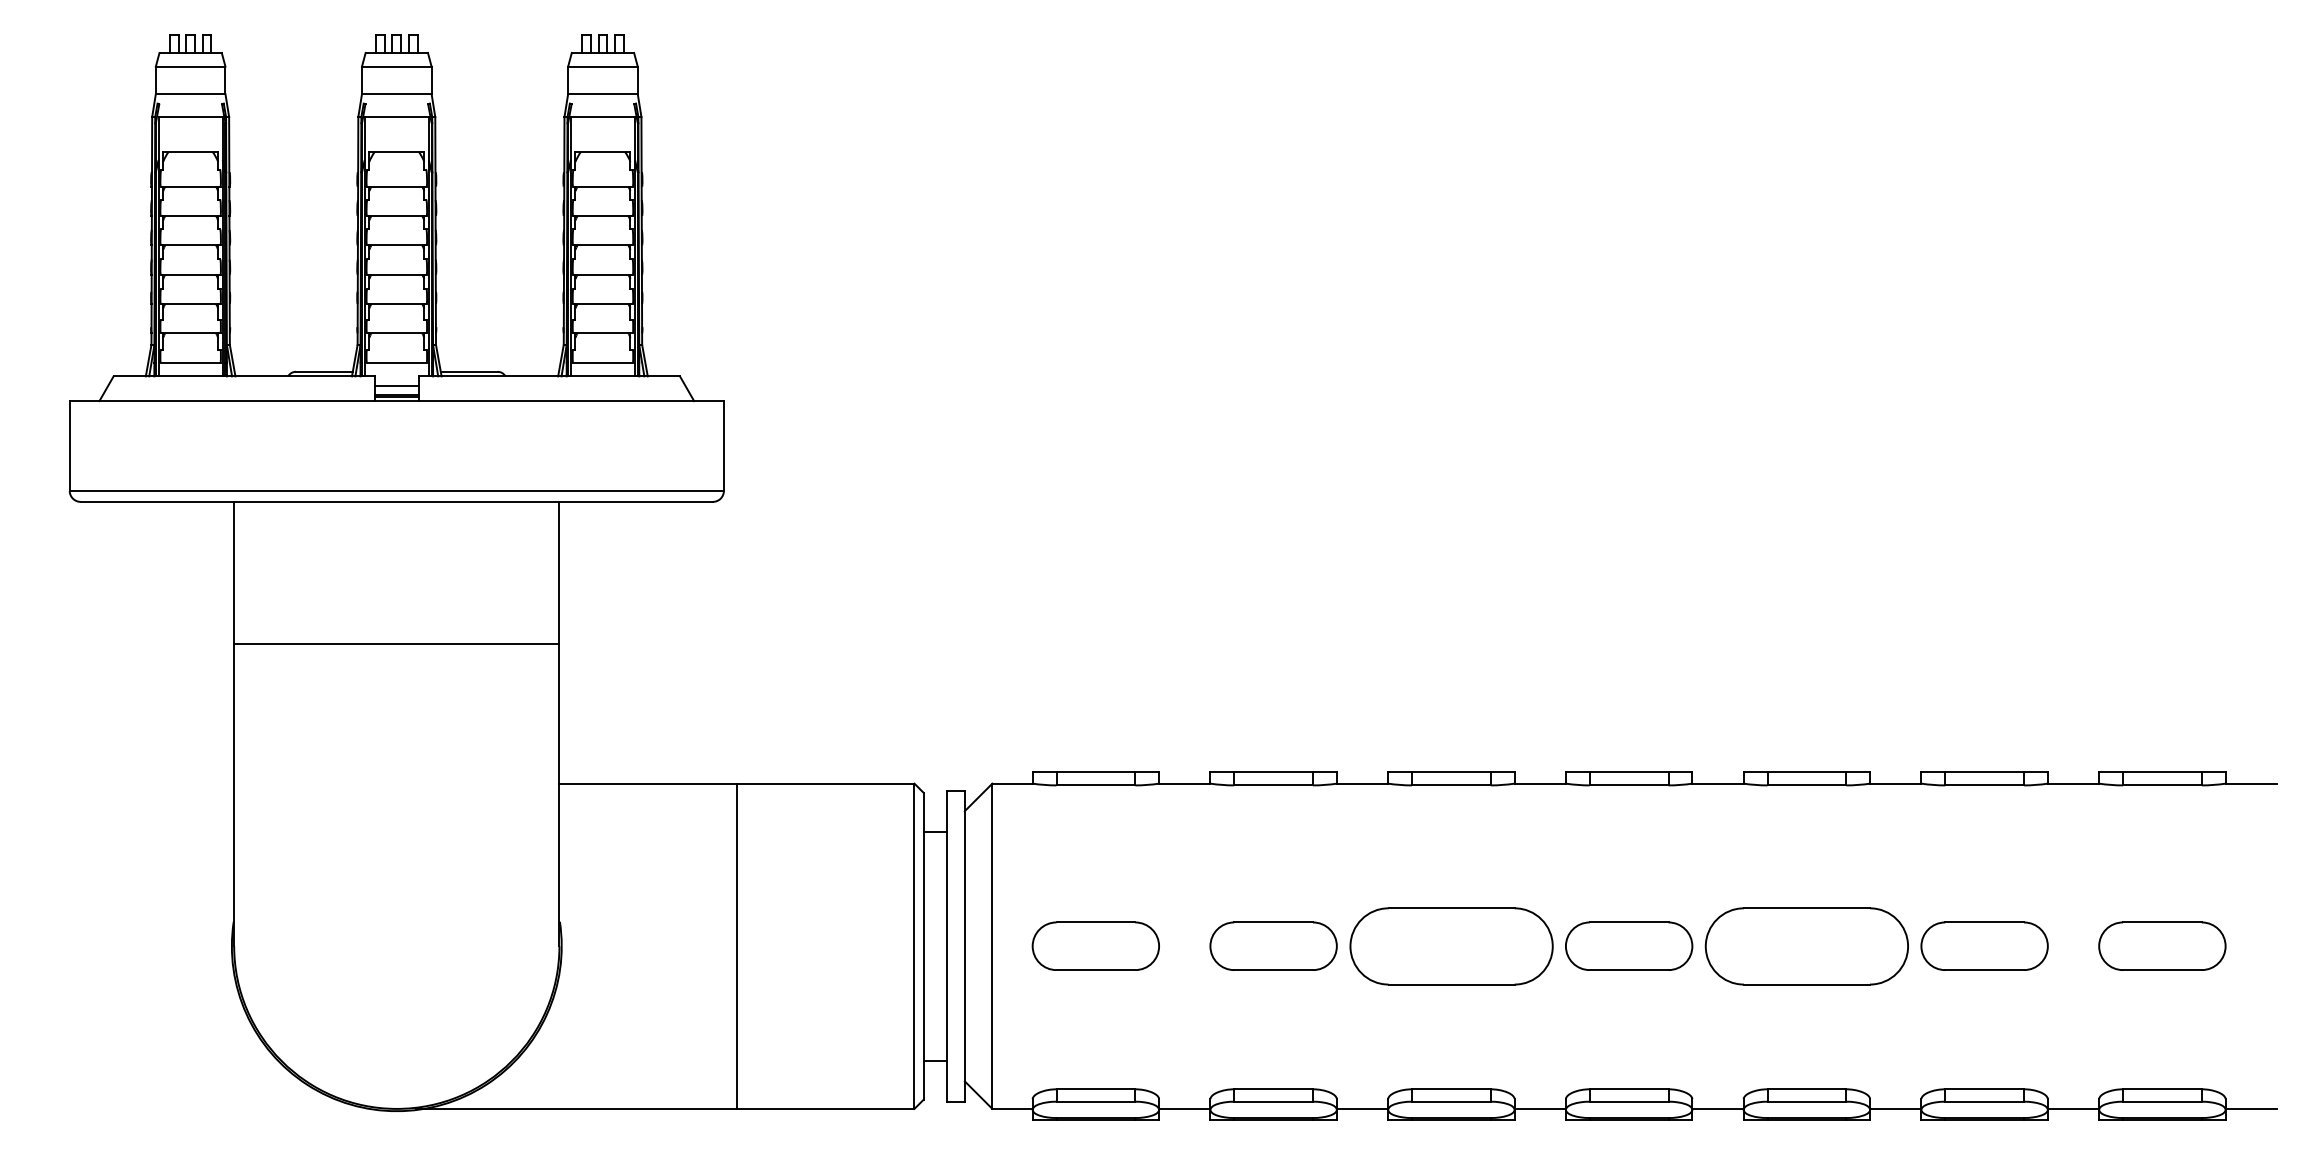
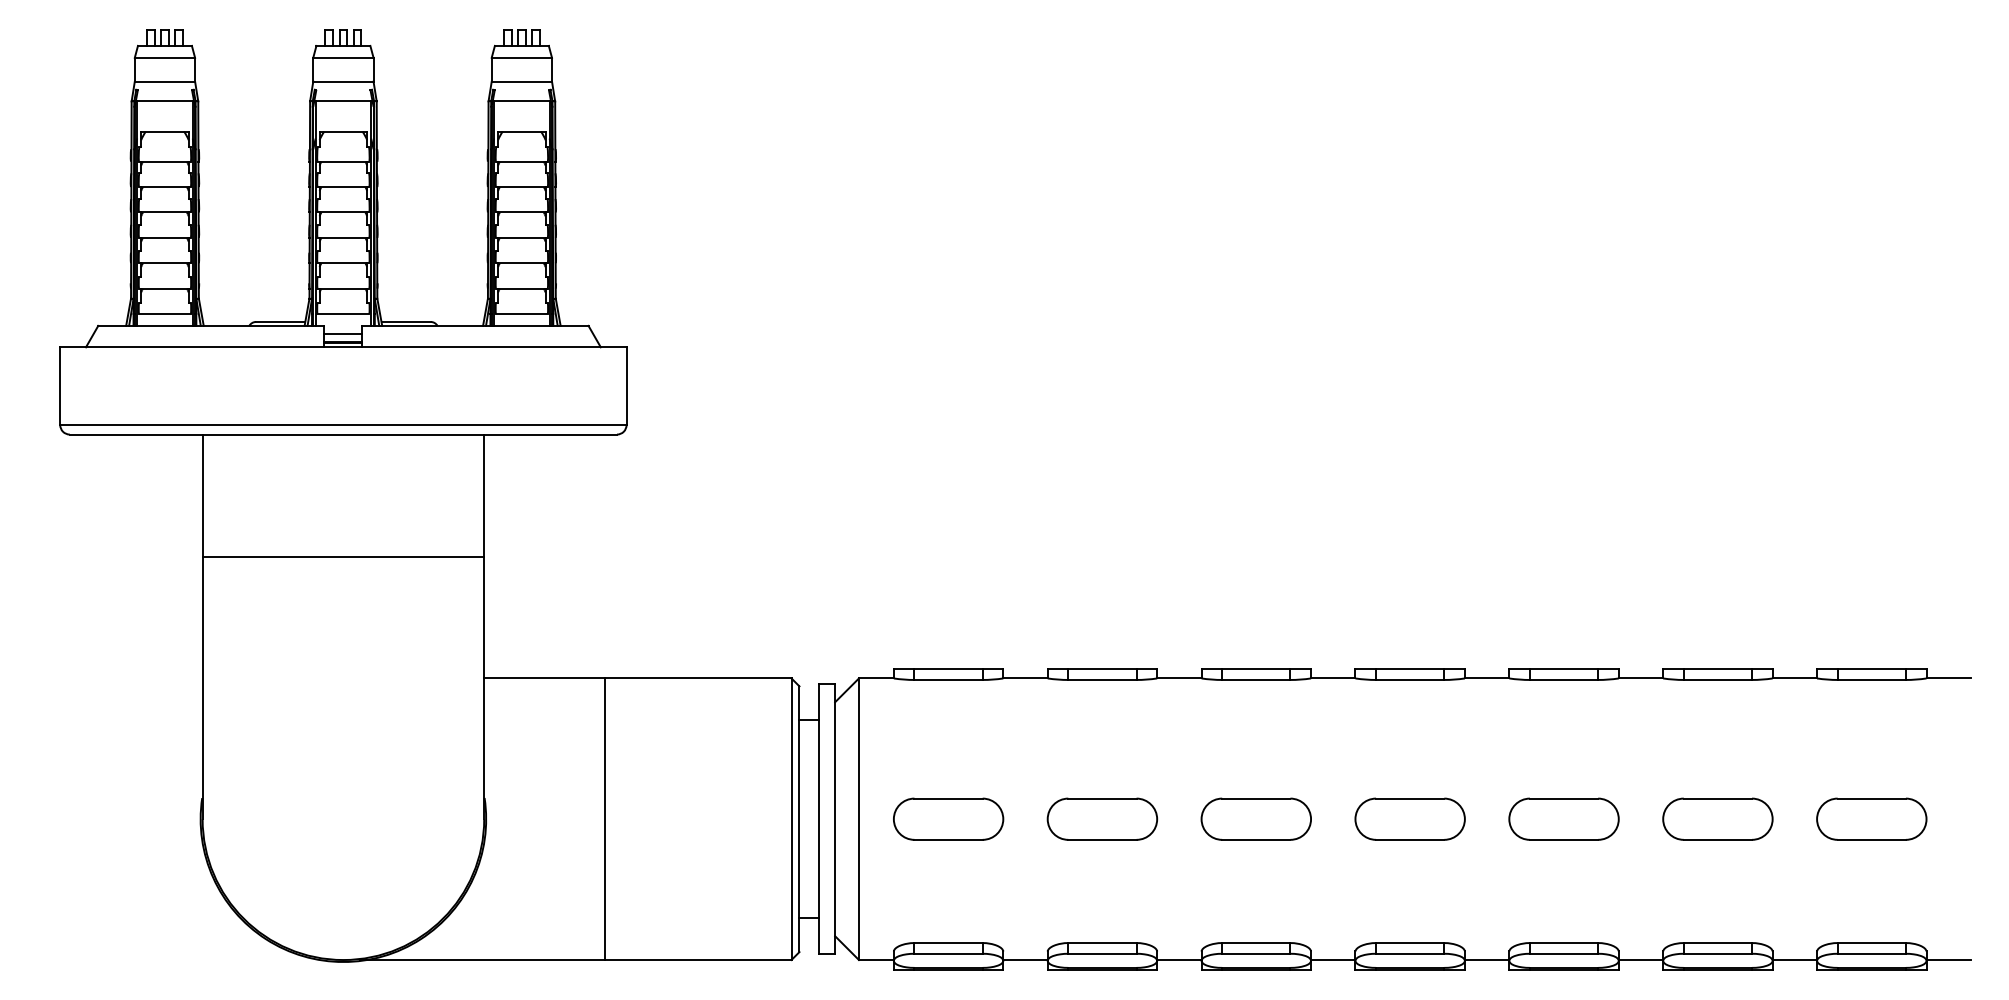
part: (1450, 945) -> (1255, 818), size x0.62
part: (1806, 945) -> (1563, 818), size x0.62
line: (737, 946) -> (605, 819), moved

